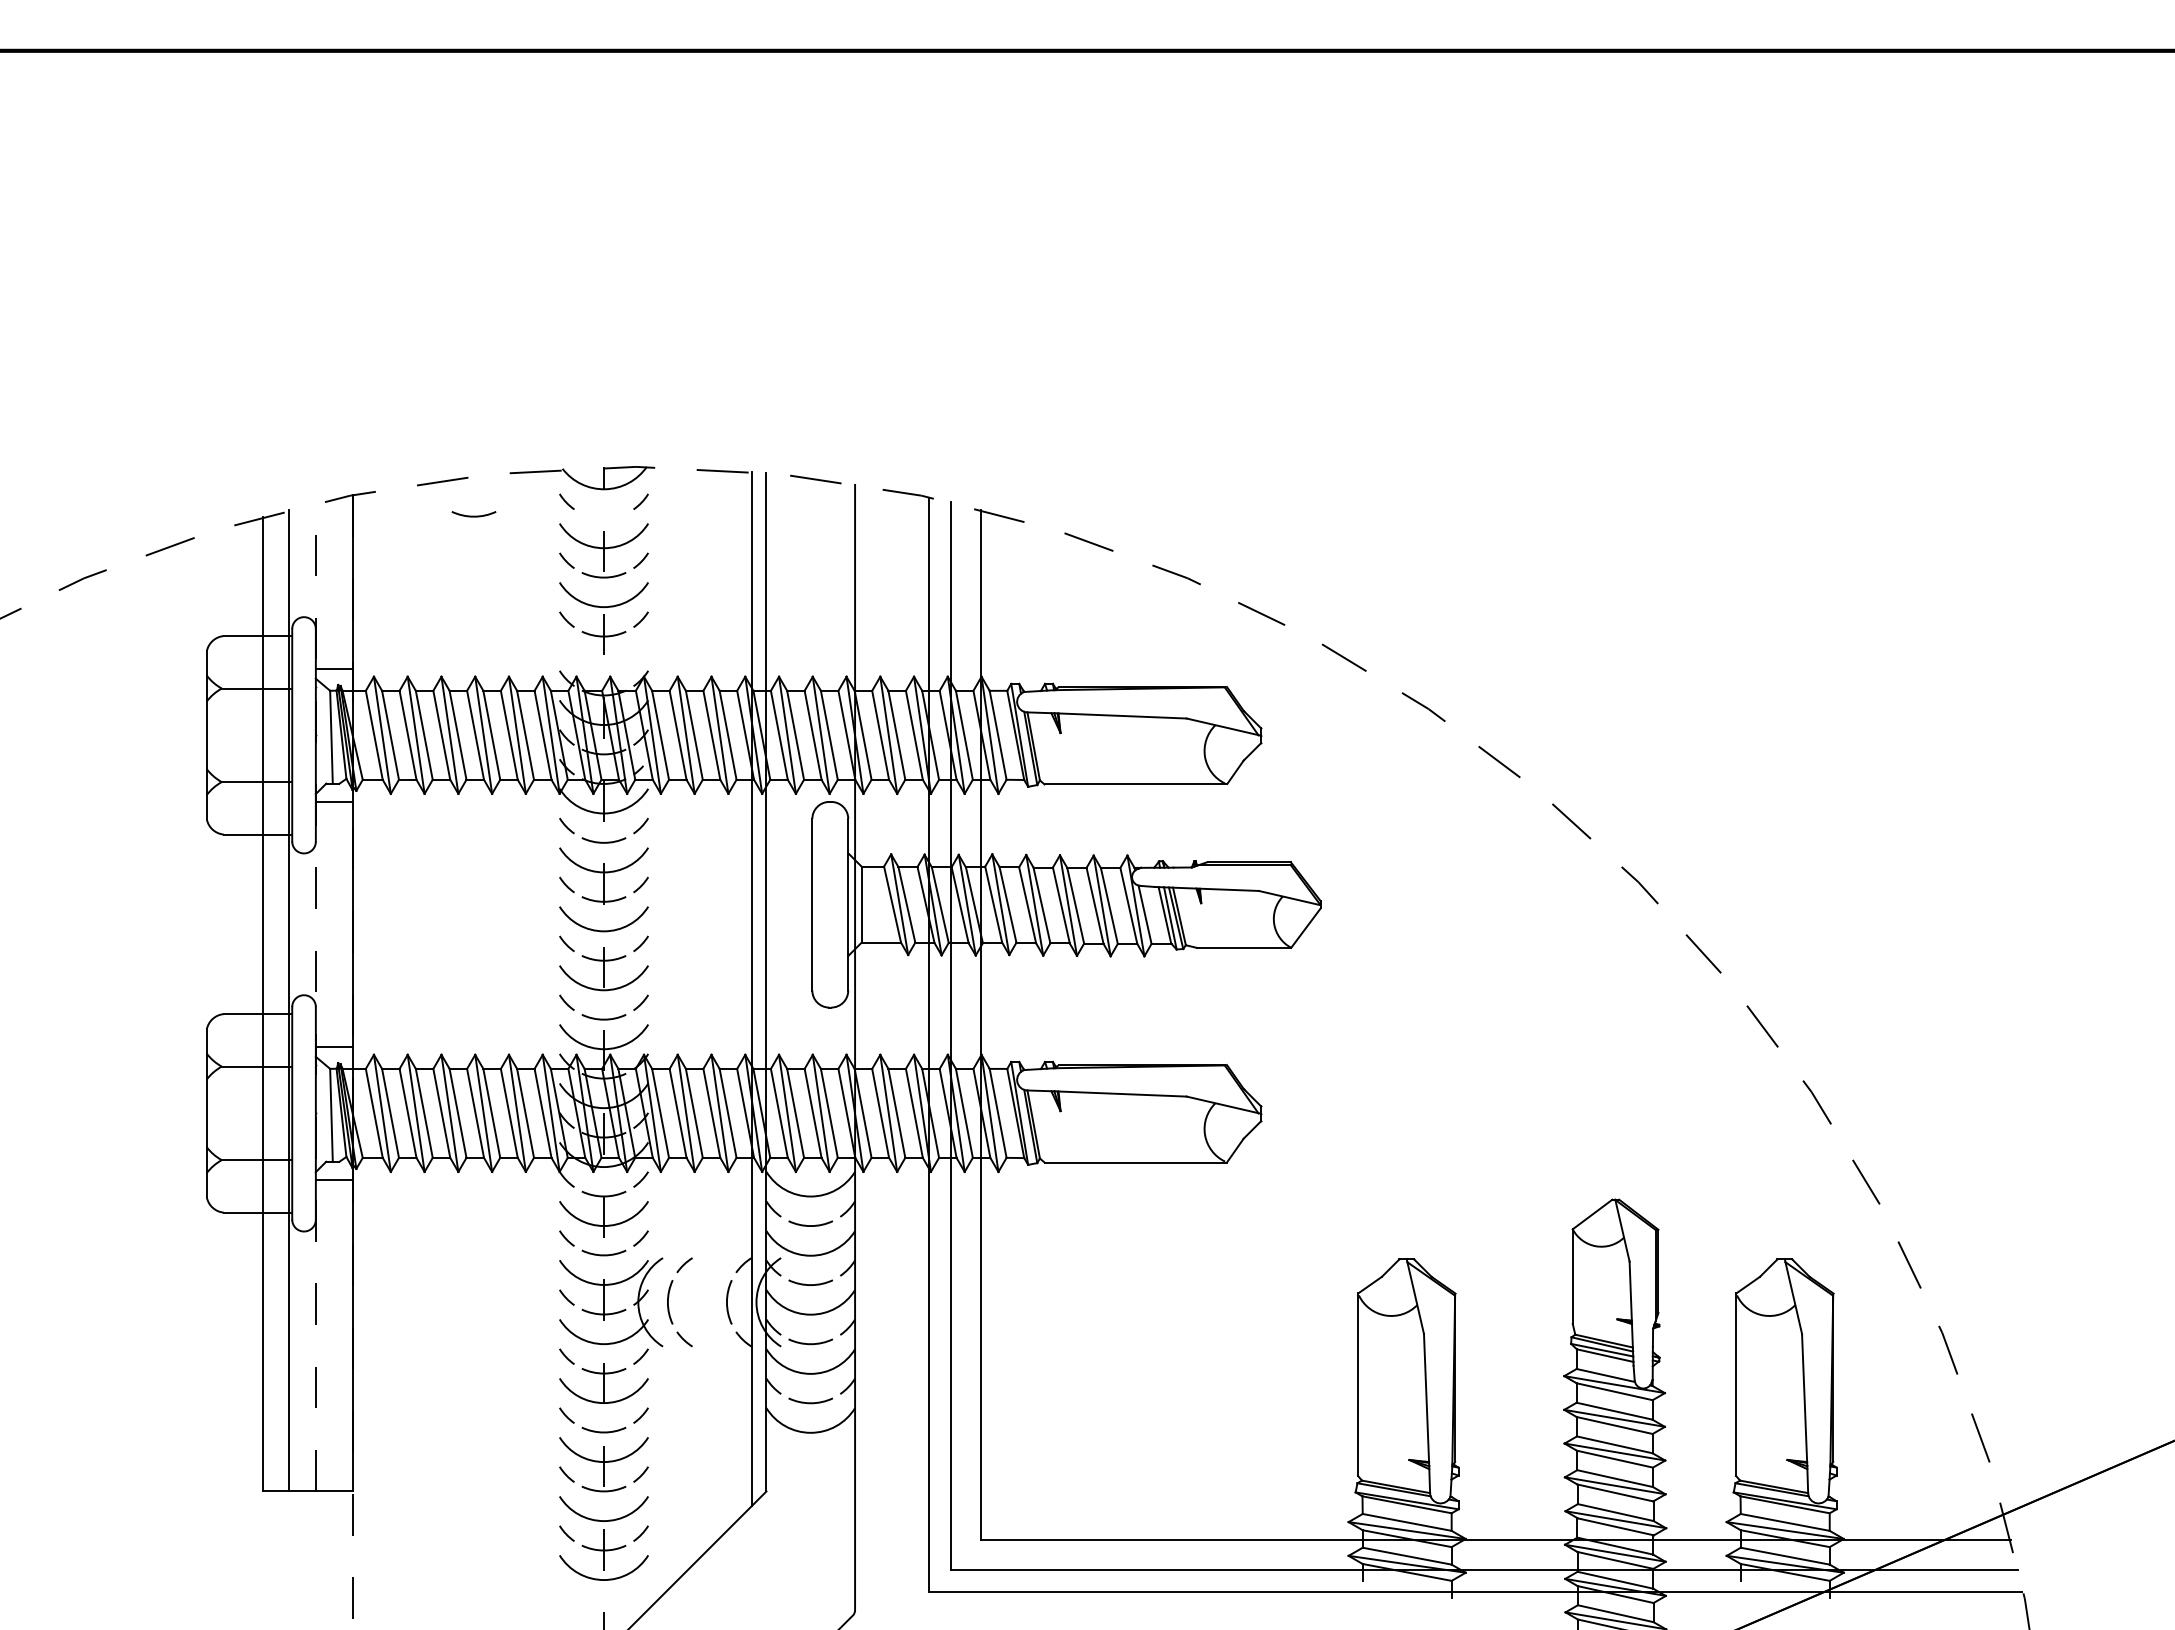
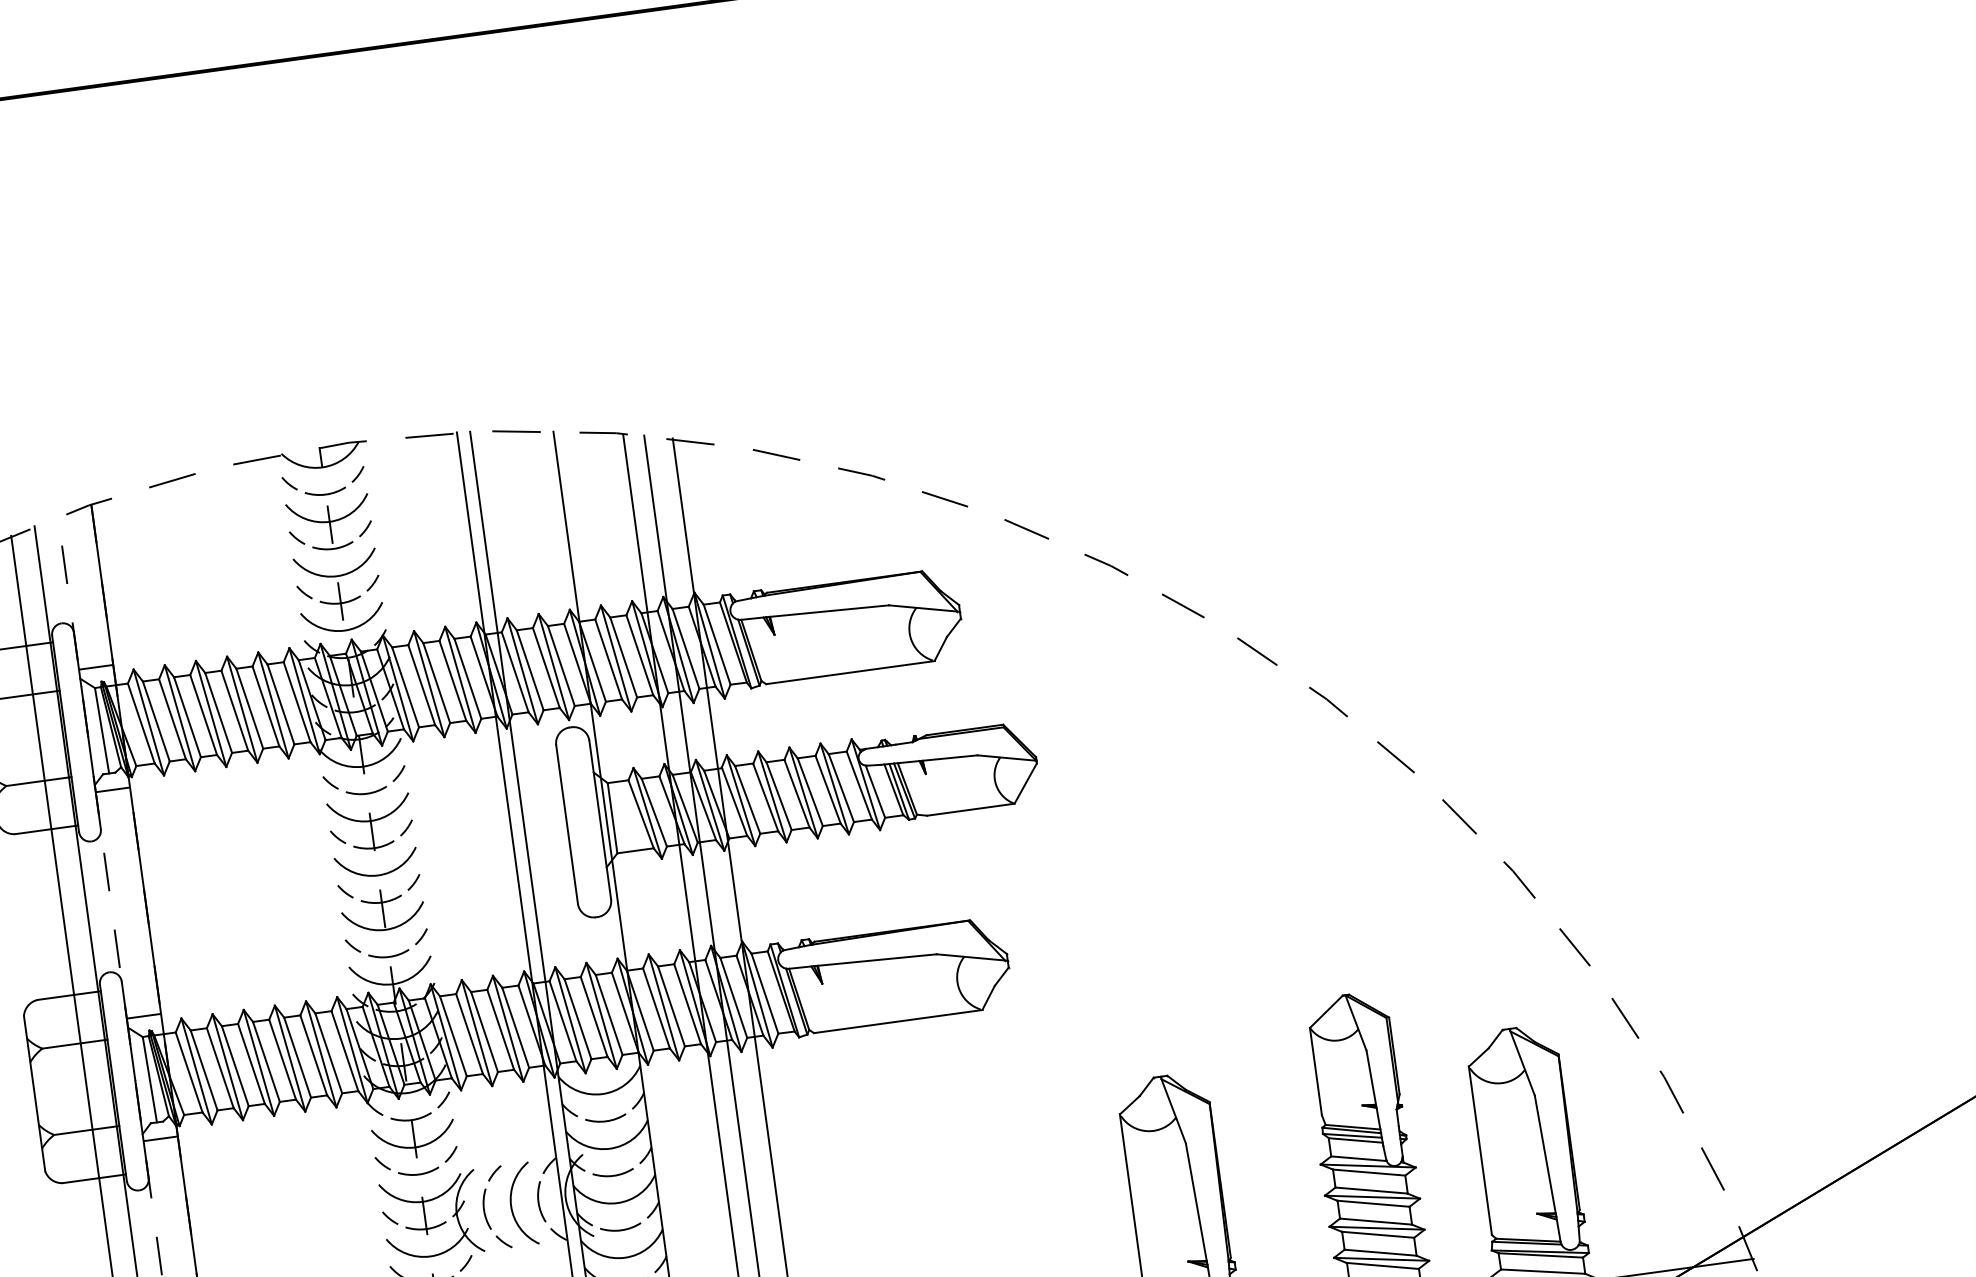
arc: (473, 515) -> (325, 493), moved
arc: (603, 665) -> (344, 630), added
arc: (698, 1302) -> (512, 1206), added

